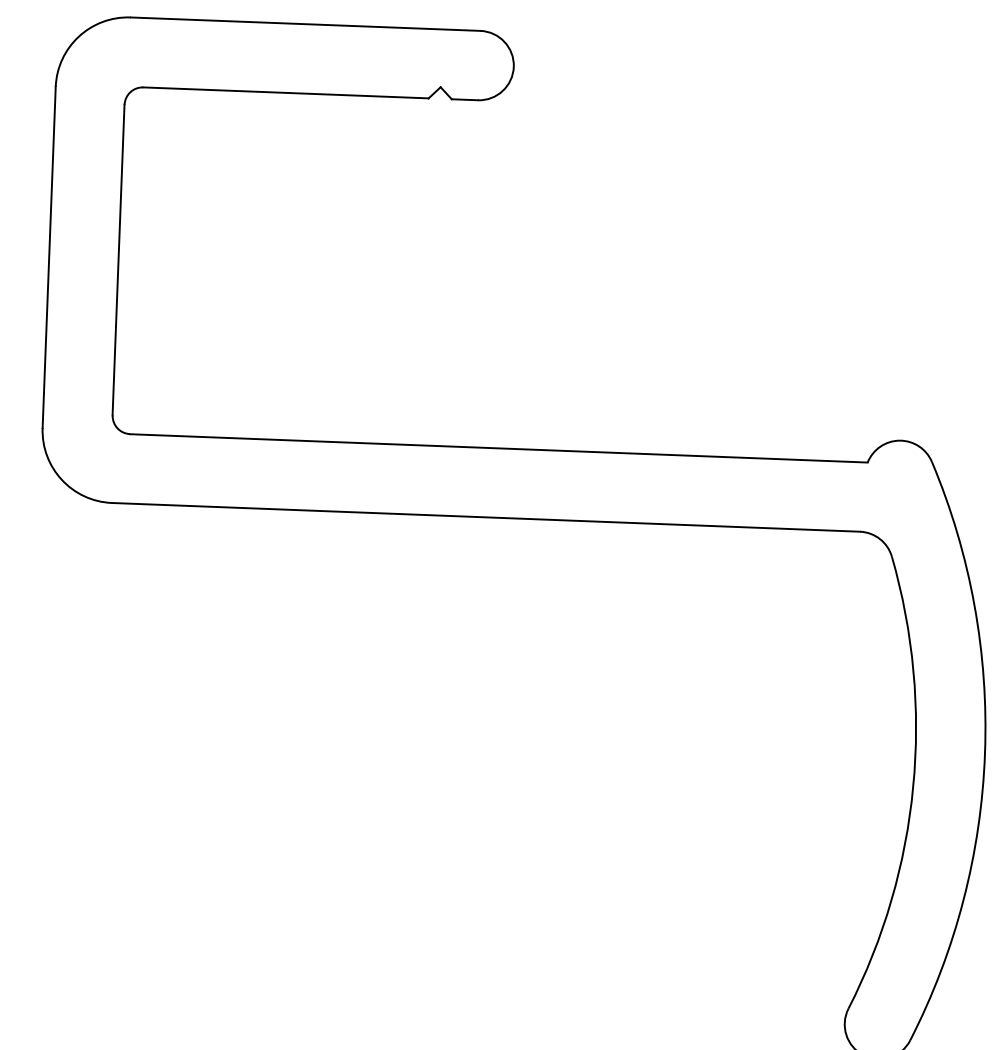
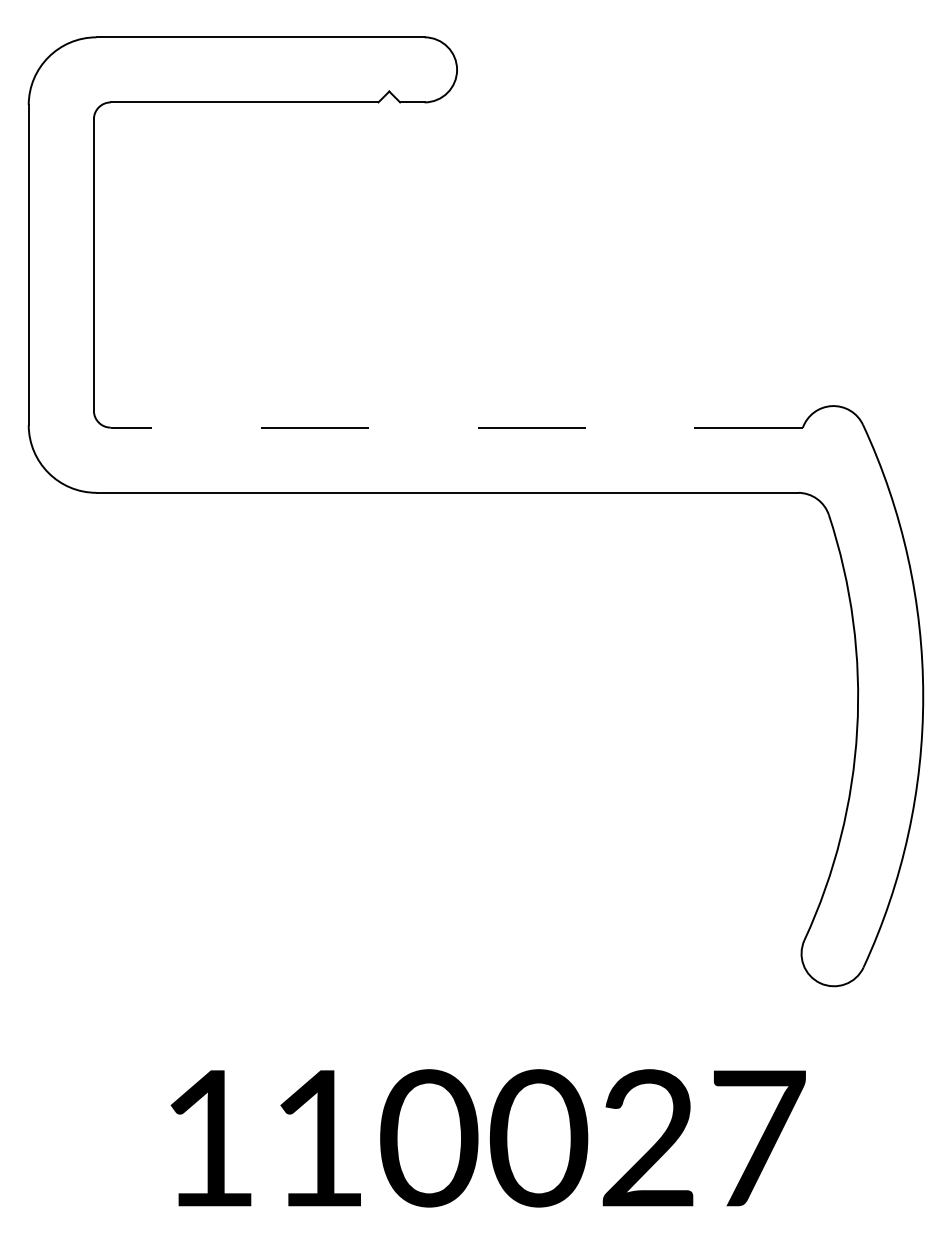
line: (498, 448) -> (456, 427), solid -> dashed

